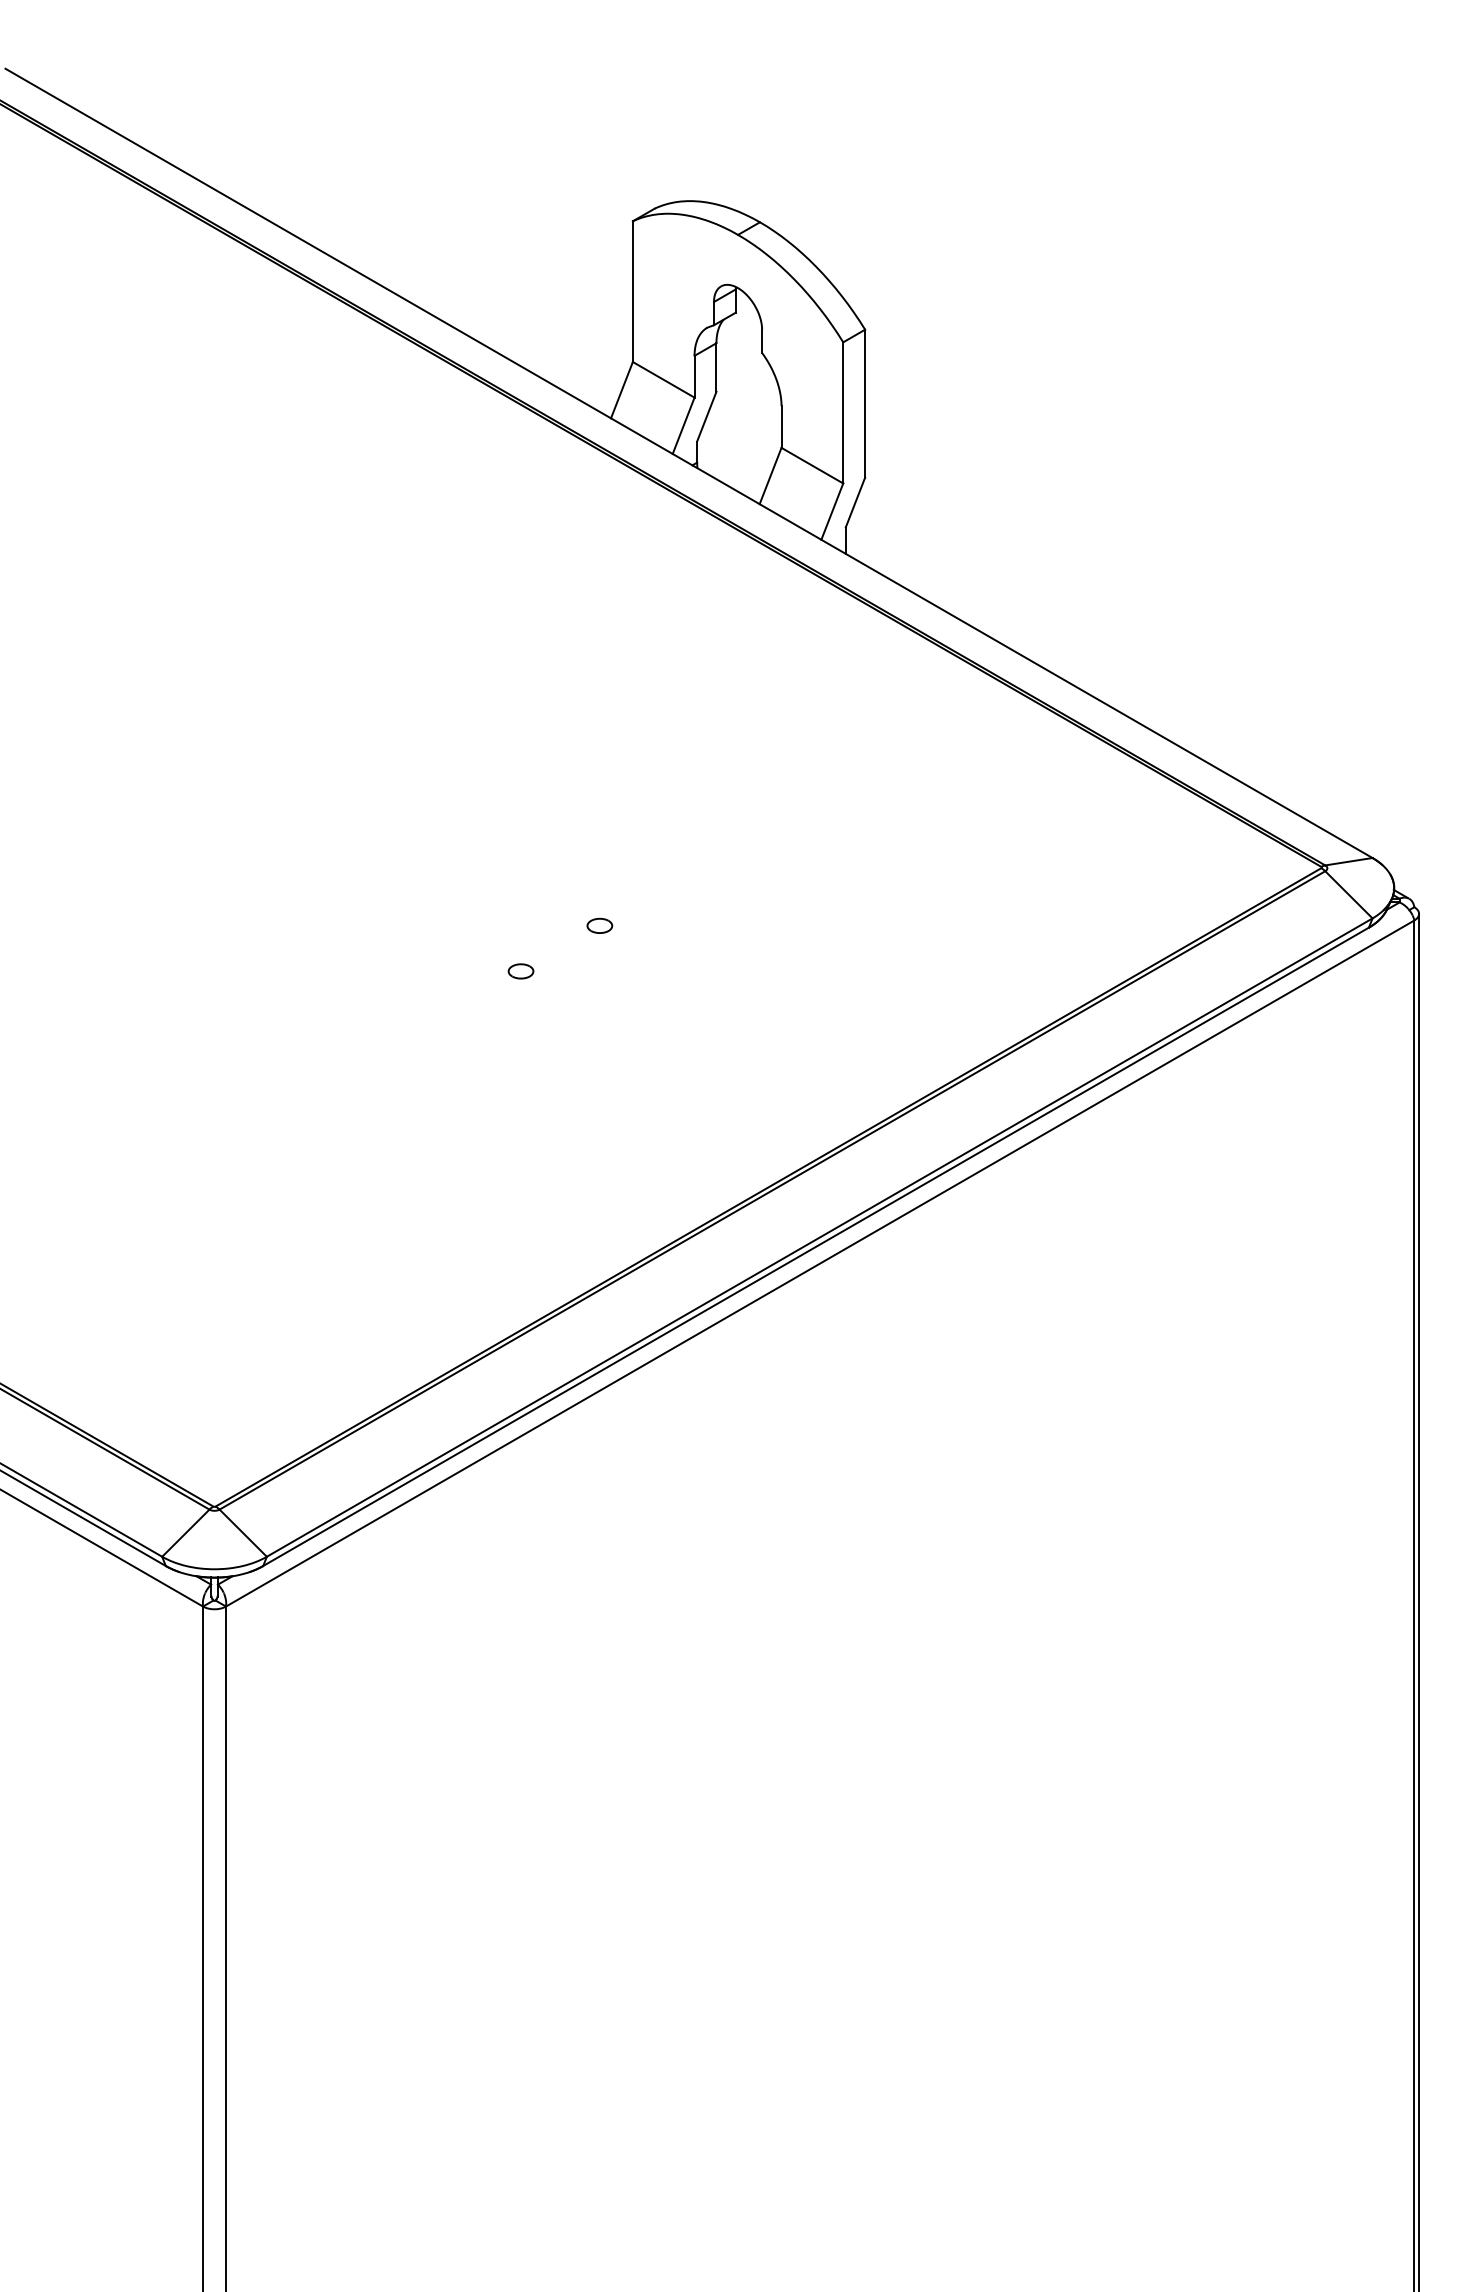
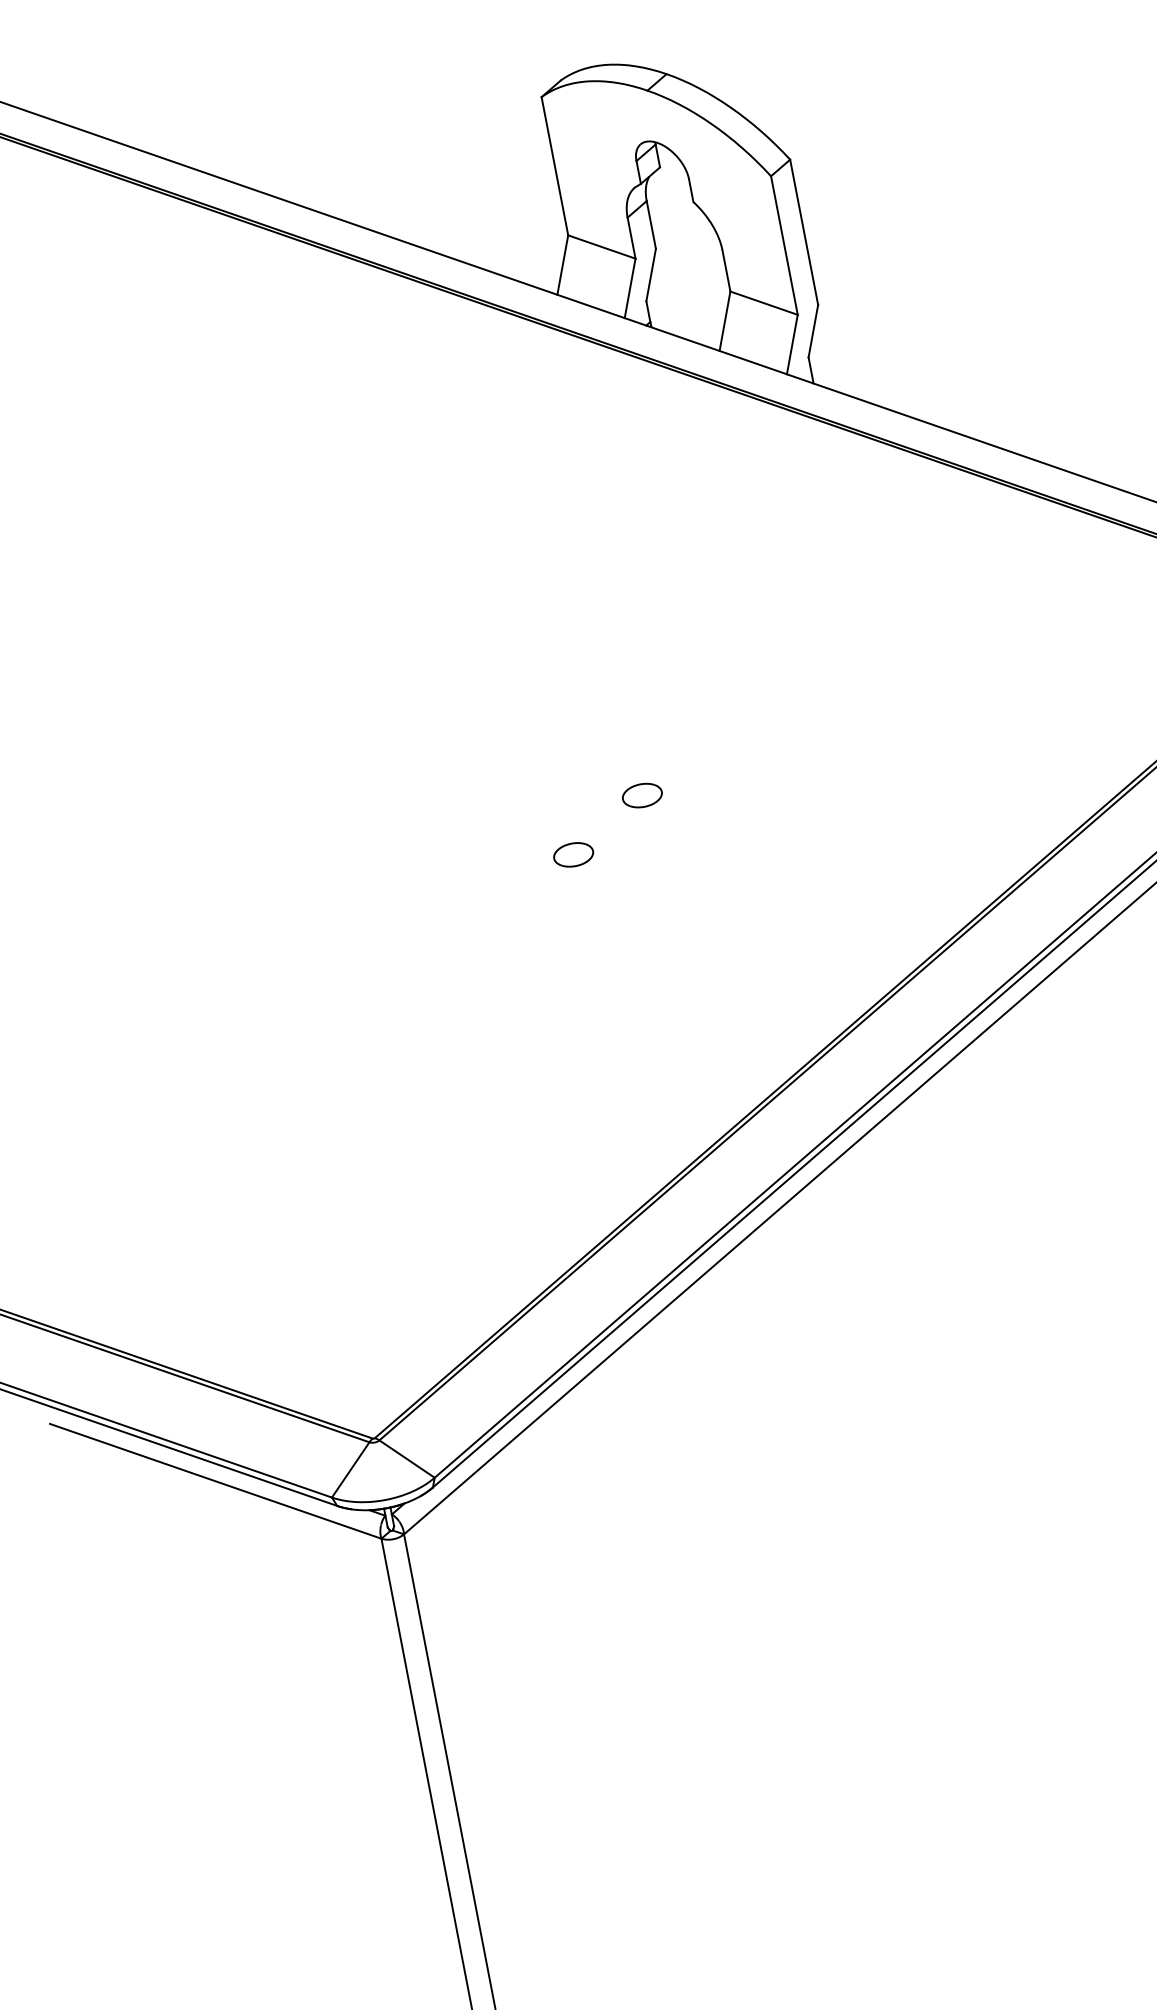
part: (599, 925) -> (641, 794), size x1.6
part: (520, 971) -> (573, 855), size x1.6

